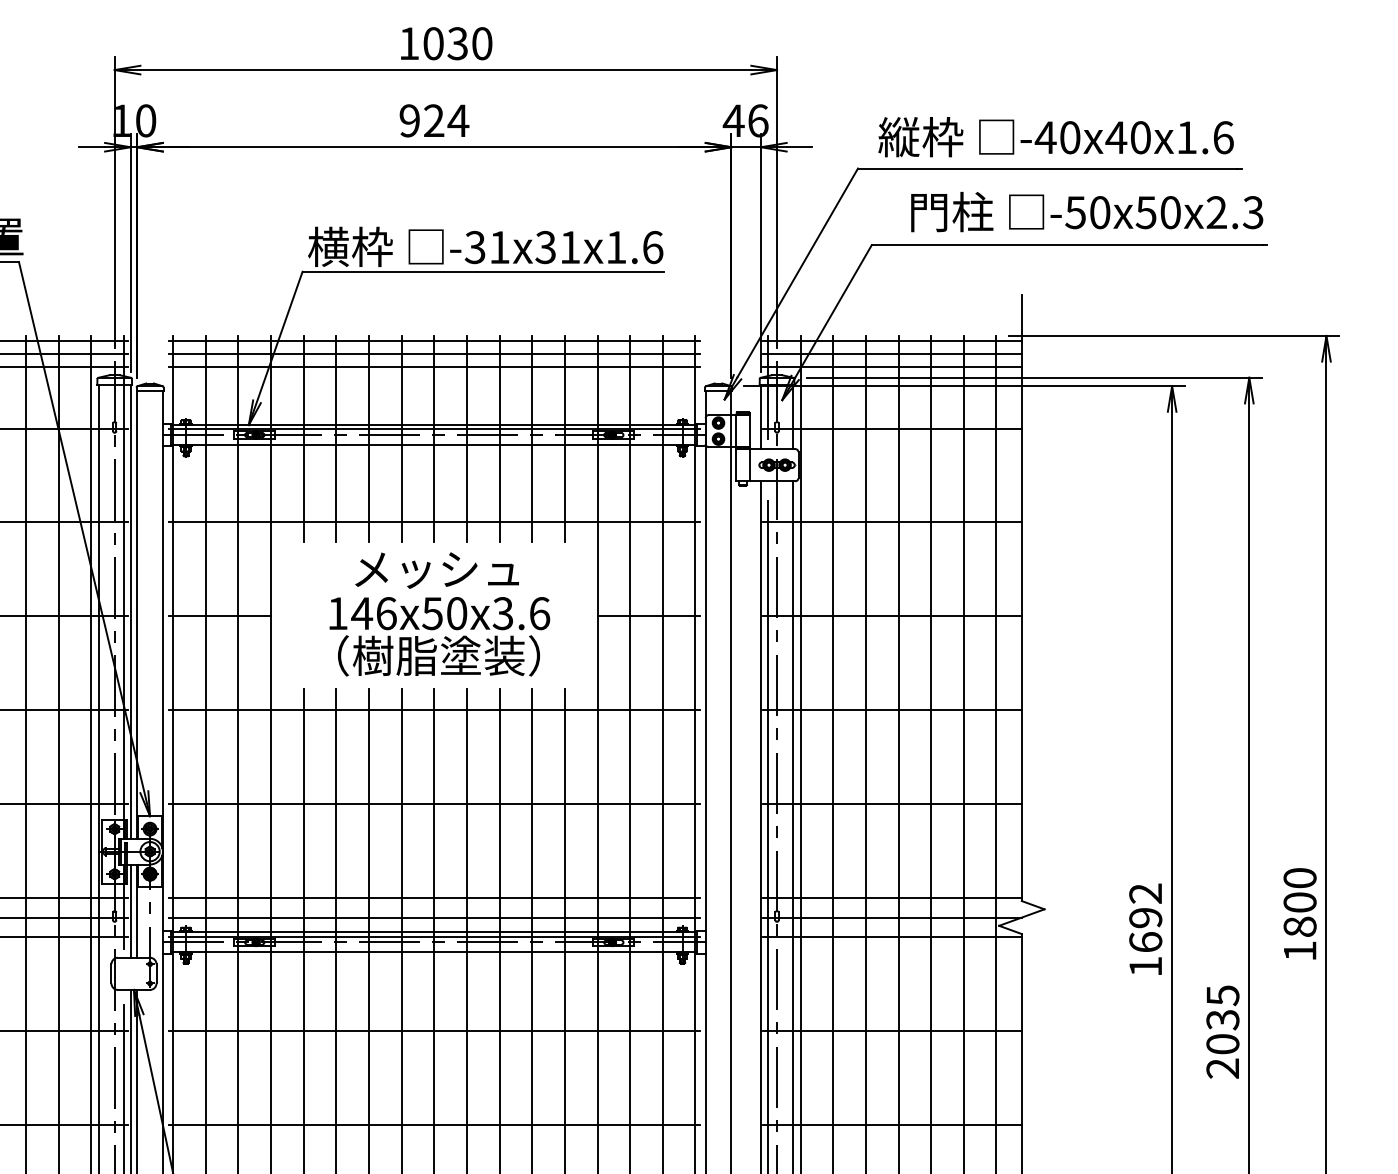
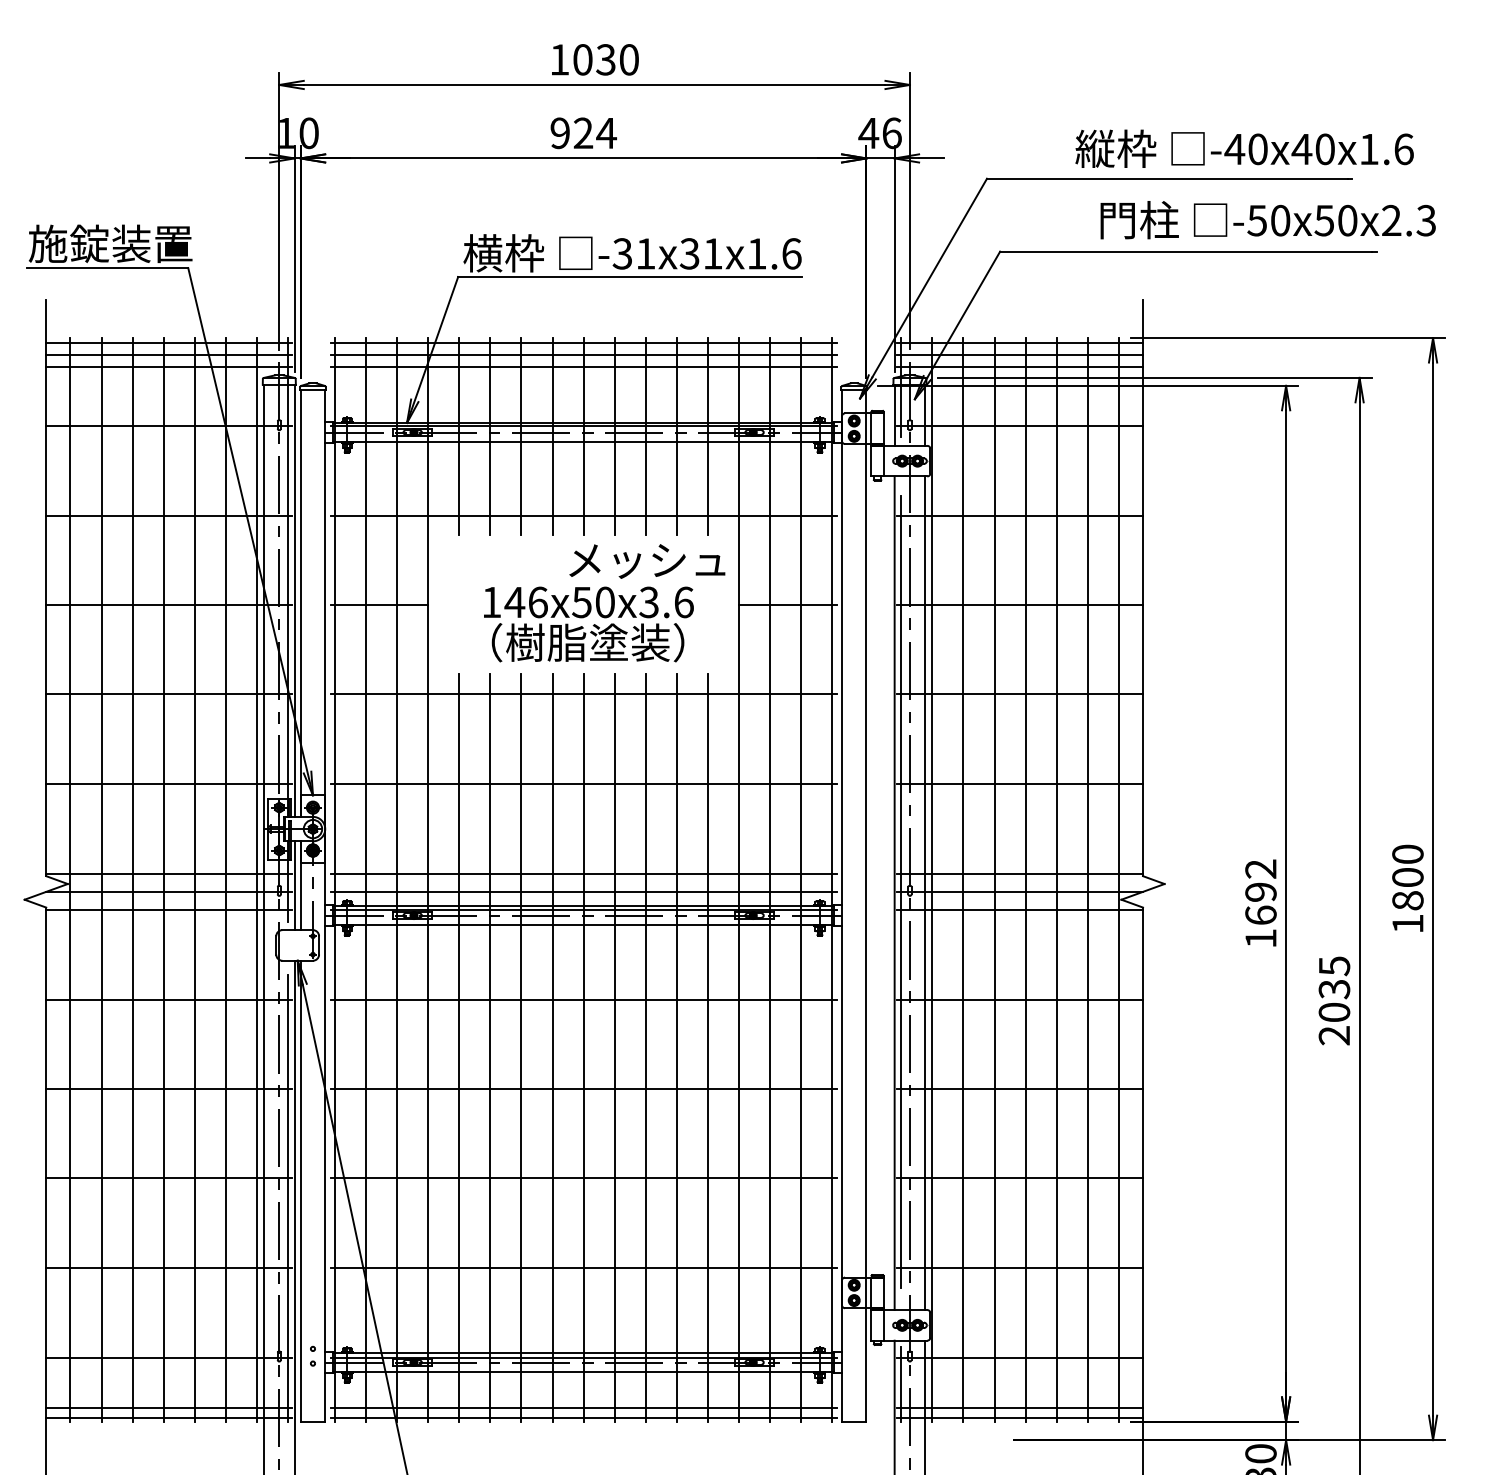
text: (1055, 136) -> (1244, 148), moved
text: (1086, 212) -> (1267, 220), moved
text: (437, 570) -> (647, 561), moved

